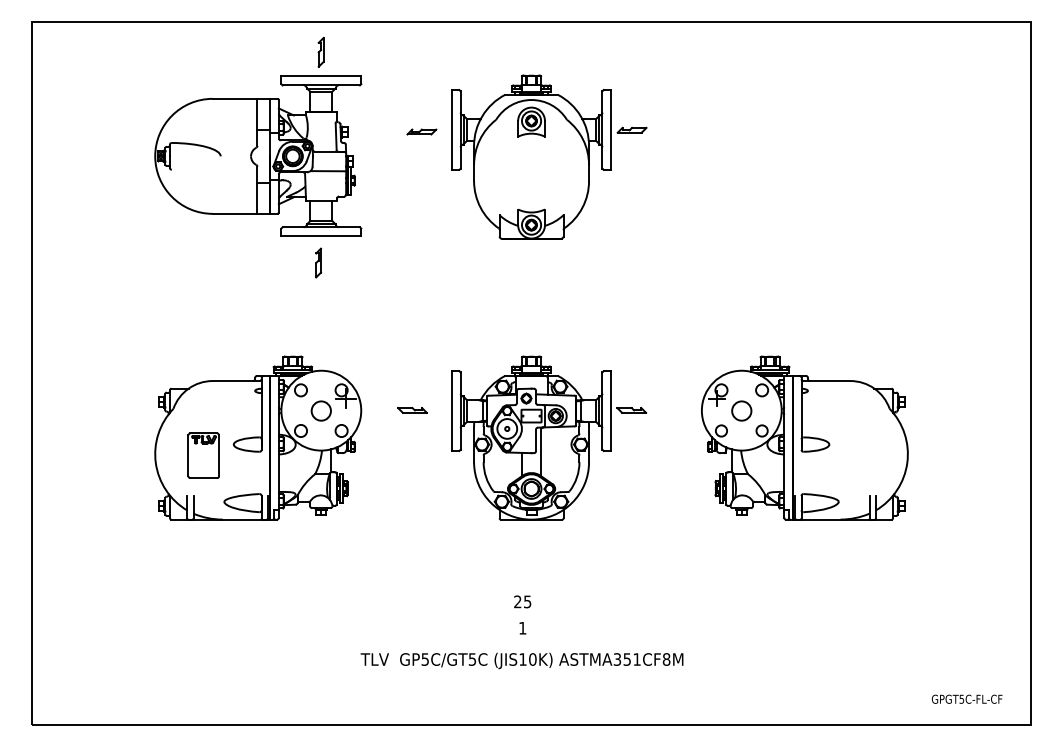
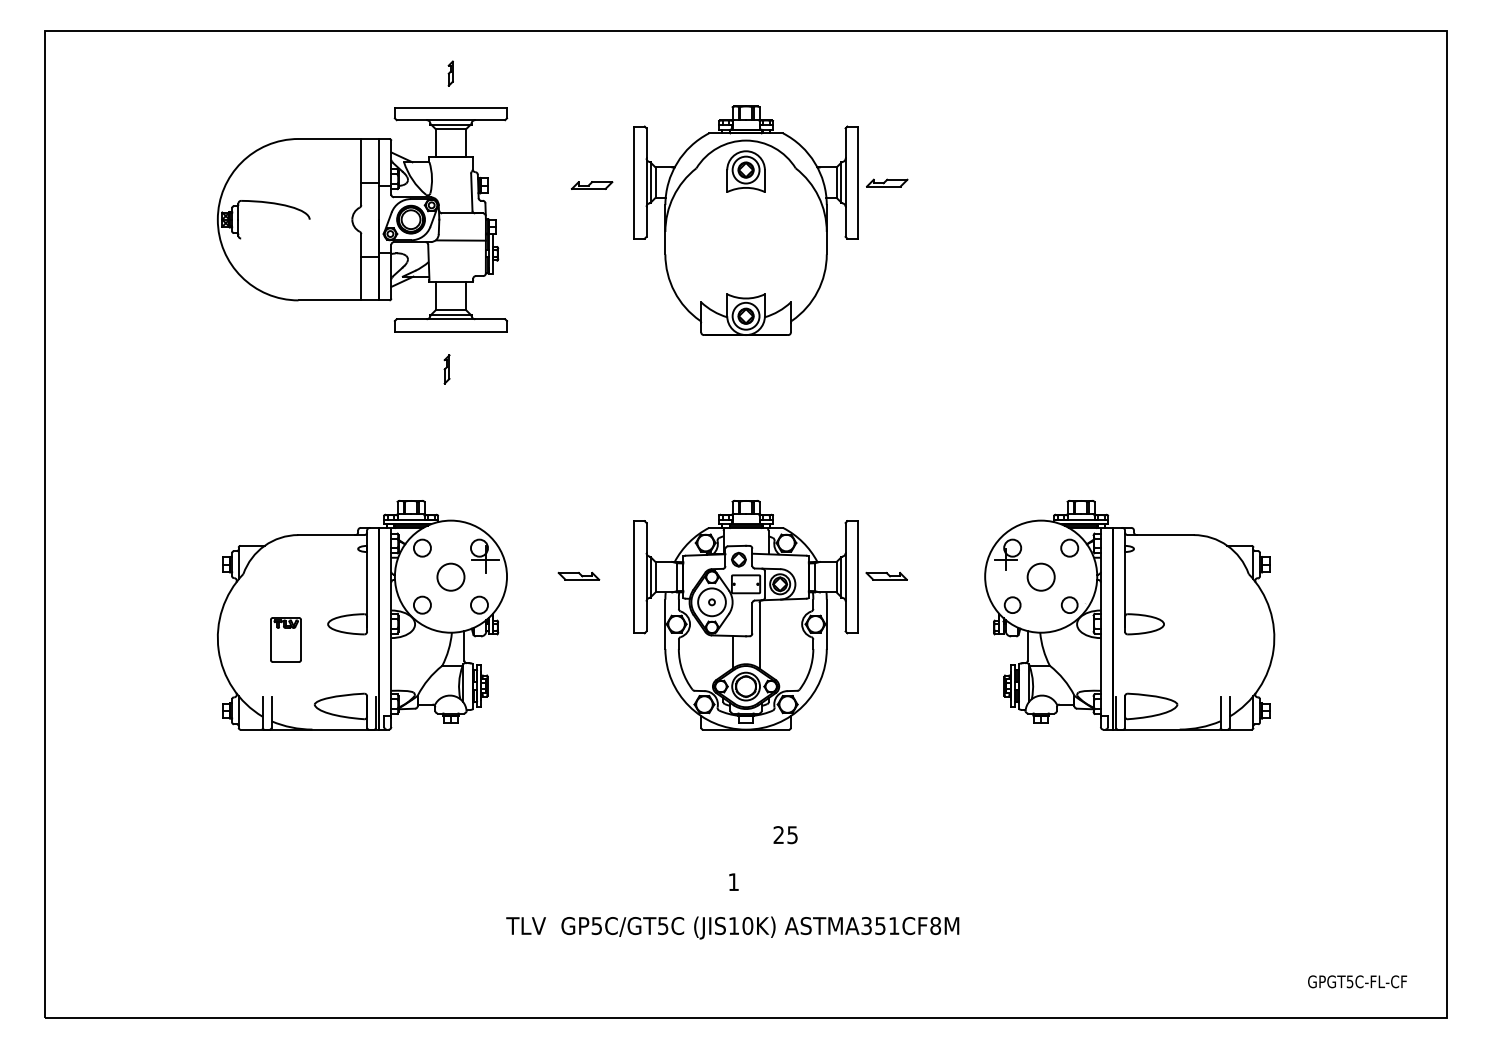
part: (320, 52) -> (450, 73), size x0.6
part: (318, 263) -> (446, 369), size x0.7
part: (203, 455) -> (285, 639), size x0.7
text: (522, 602) -> (785, 835), moved

